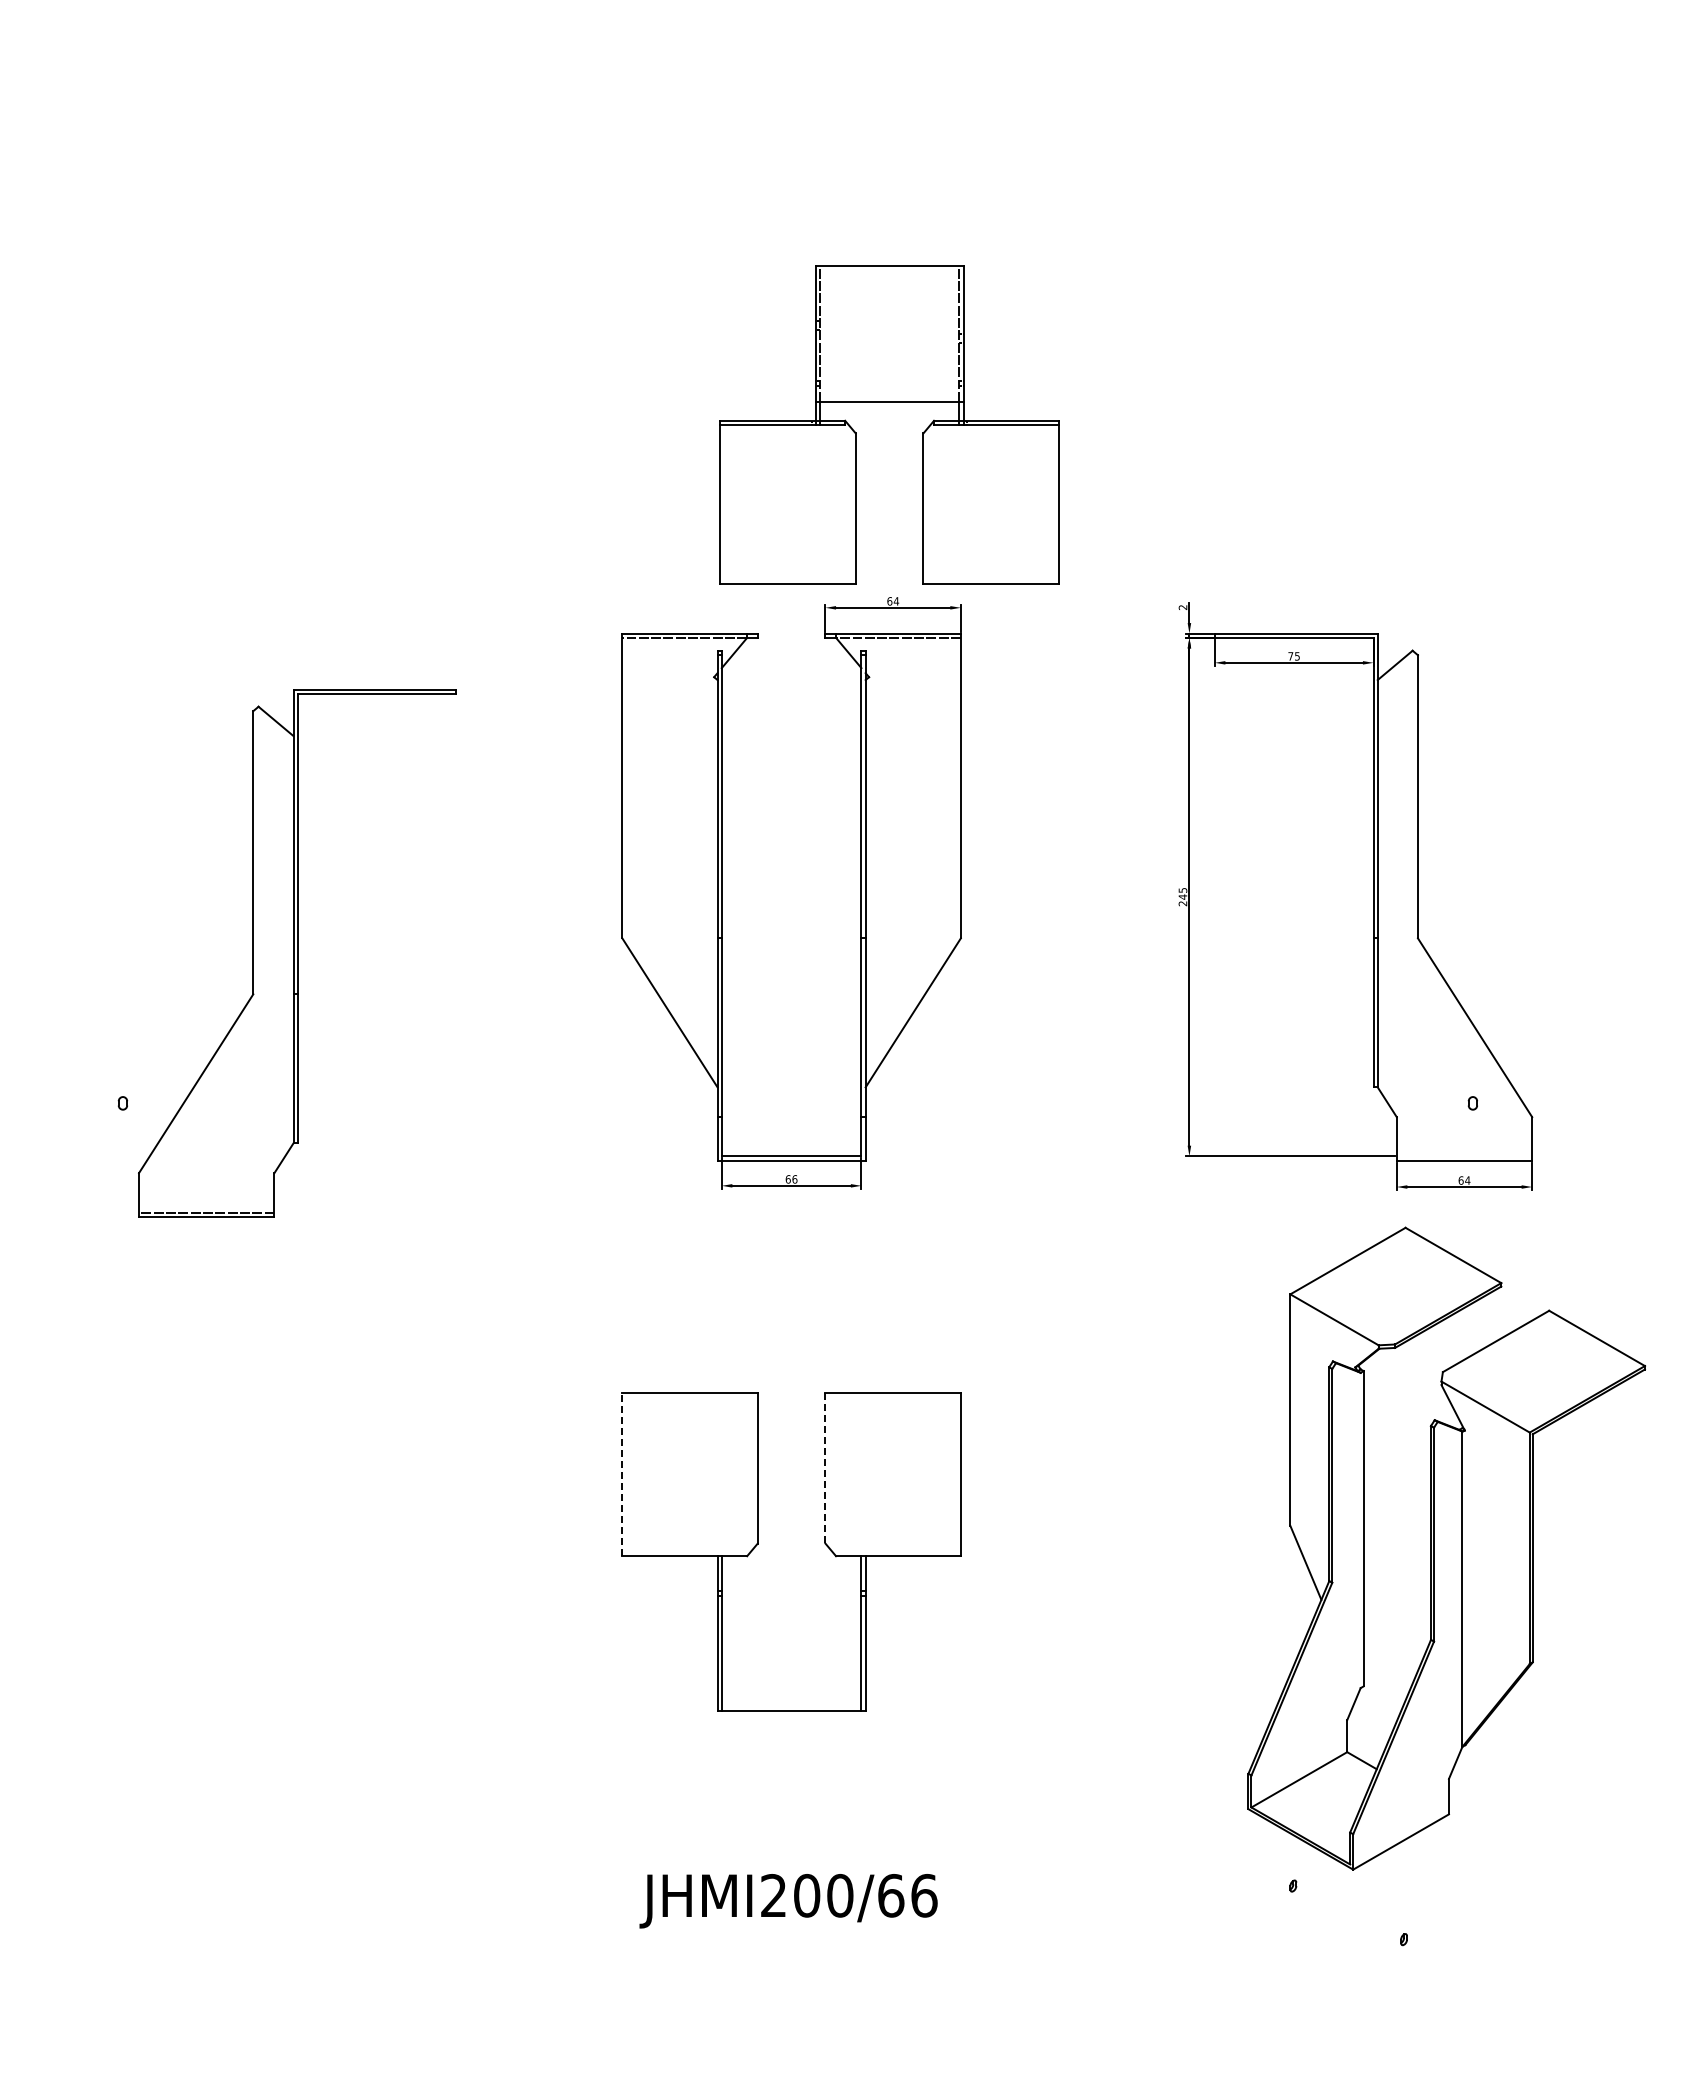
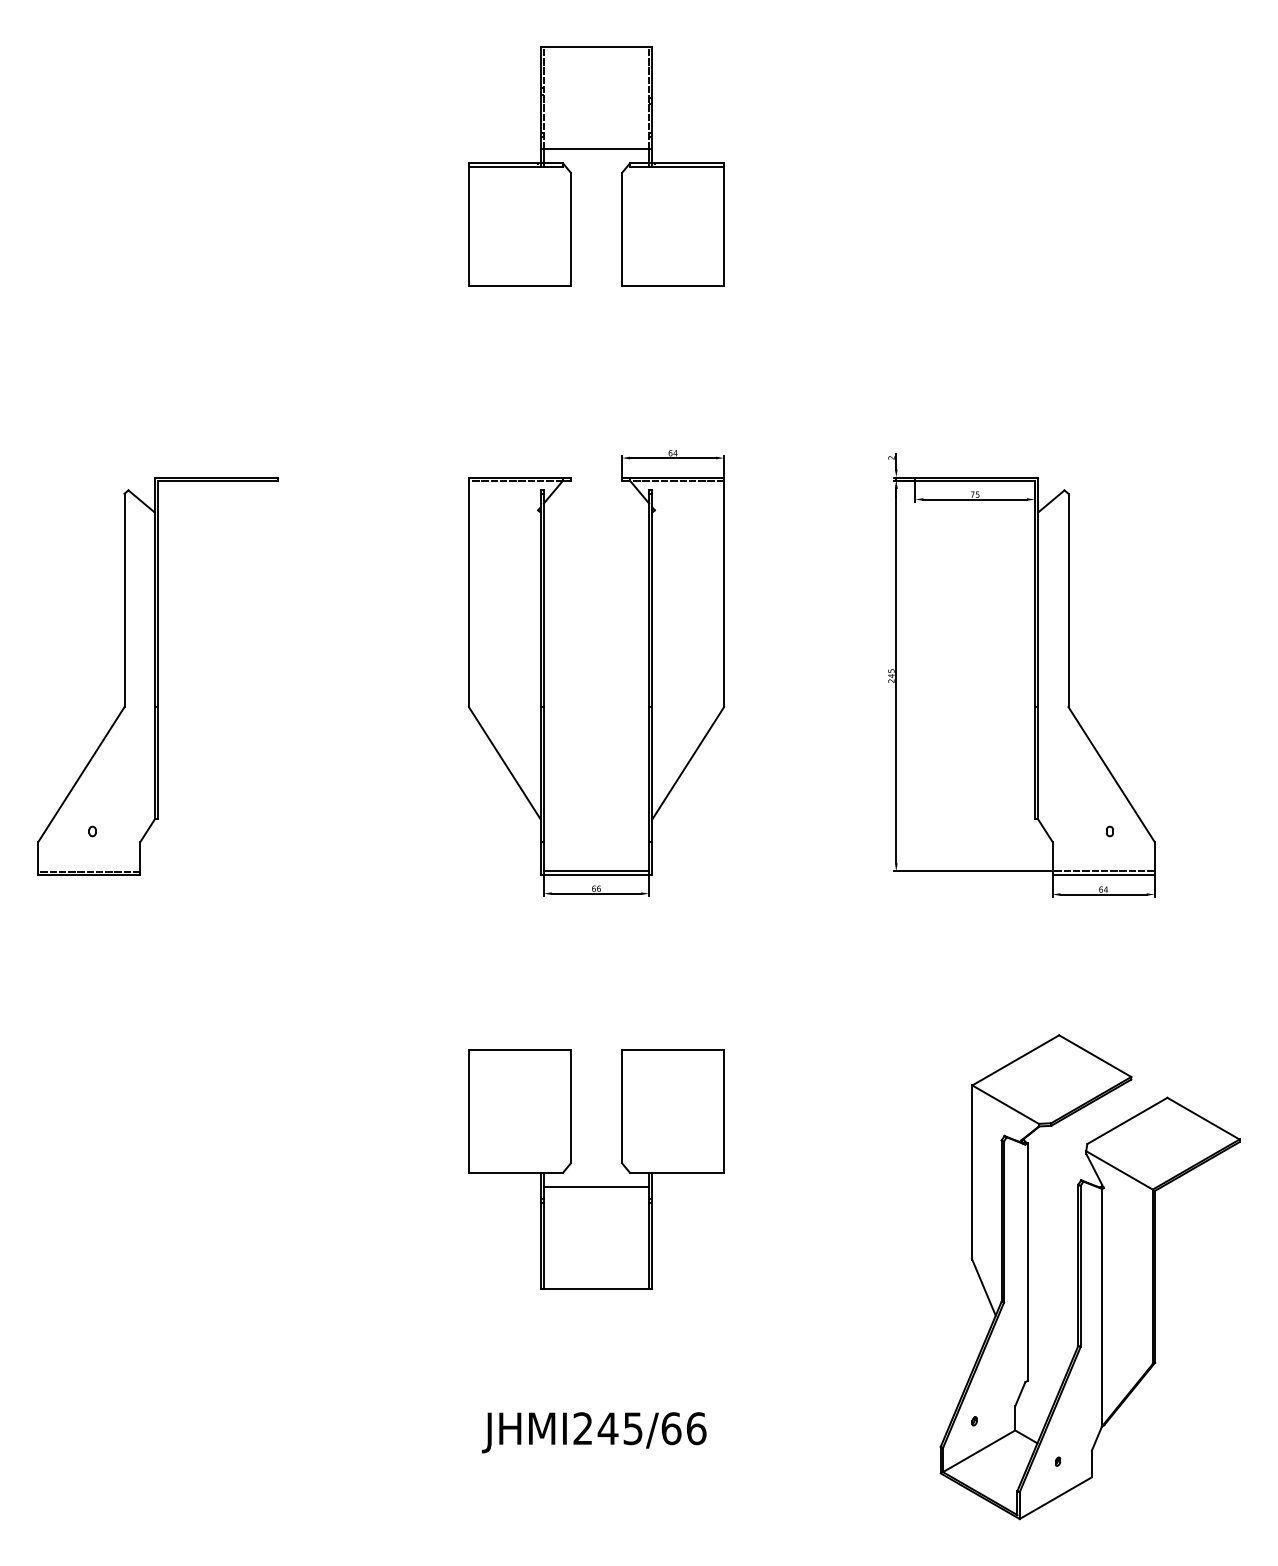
part: (889, 402) -> (596, 149), moved
part: (297, 953) -> (157, 676), moved
line: (1464, 1156) -> (1103, 871), added
line: (825, 1468) -> (622, 1106), dashed -> solid
line: (622, 1474) -> (469, 1111), dashed -> solid
part: (1446, 1548) -> (1090, 1276), moved
line: (791, 1575) -> (596, 1187), added
text: (823, 1895) -> (620, 1428), JHMI200/66 -> JHMI245/66

